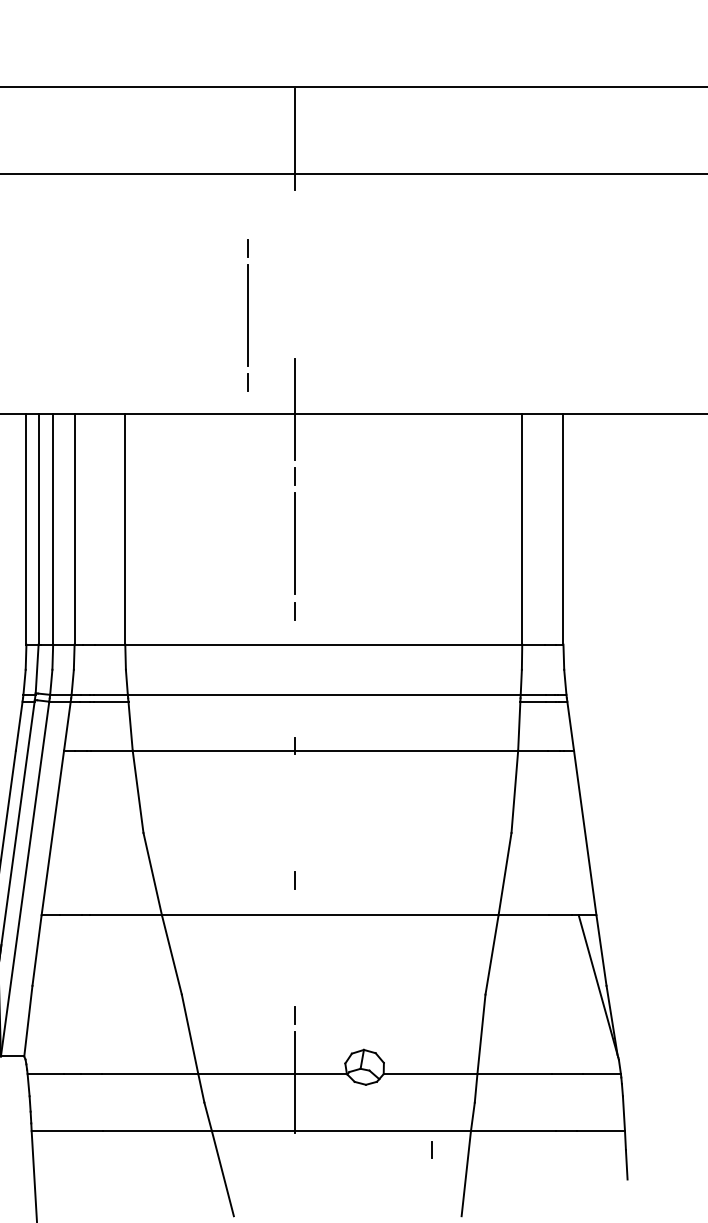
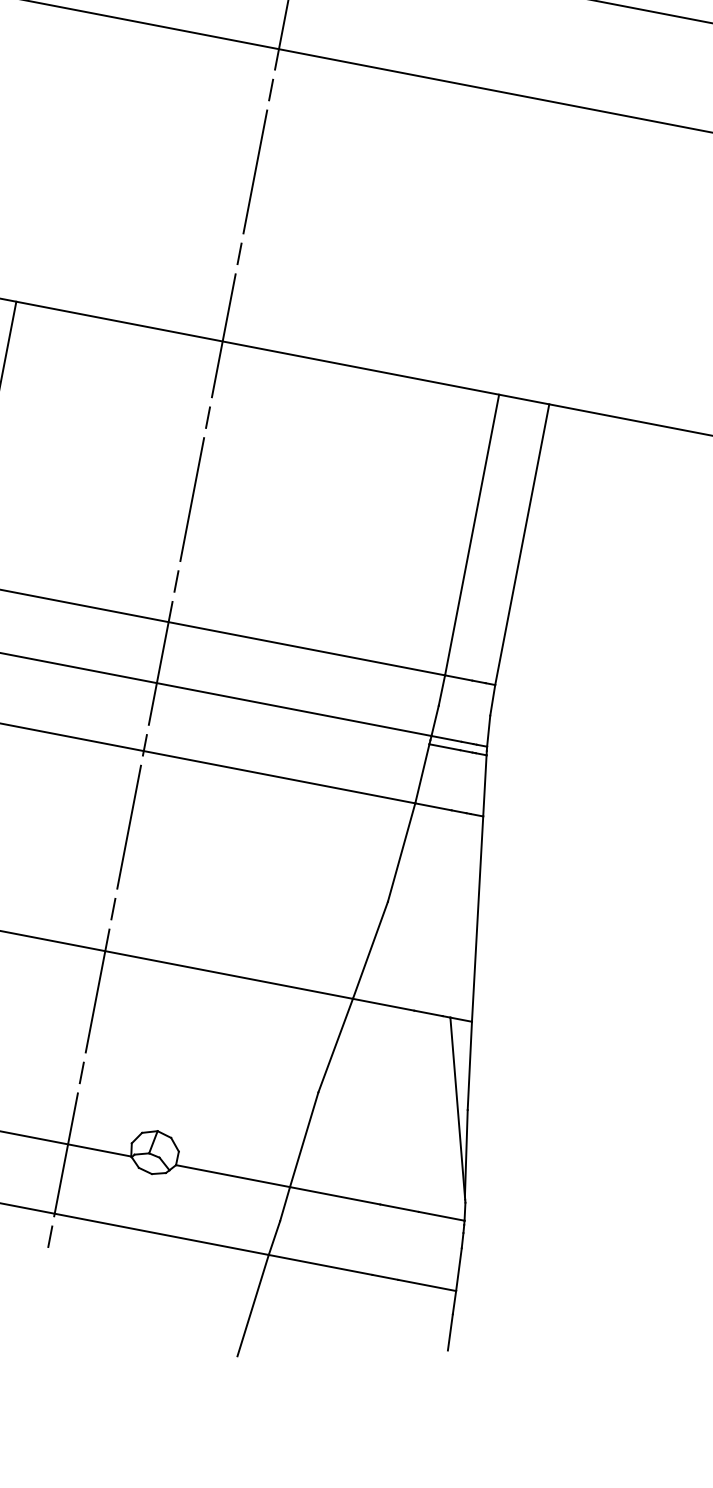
line: (247, 315) -> (254, 171), moved
line: (294, 678) -> (160, 663), added
line: (294, 812) -> (128, 826), added
line: (294, 947) -> (97, 990), added
line: (431, 1149) -> (49, 1235), moved

